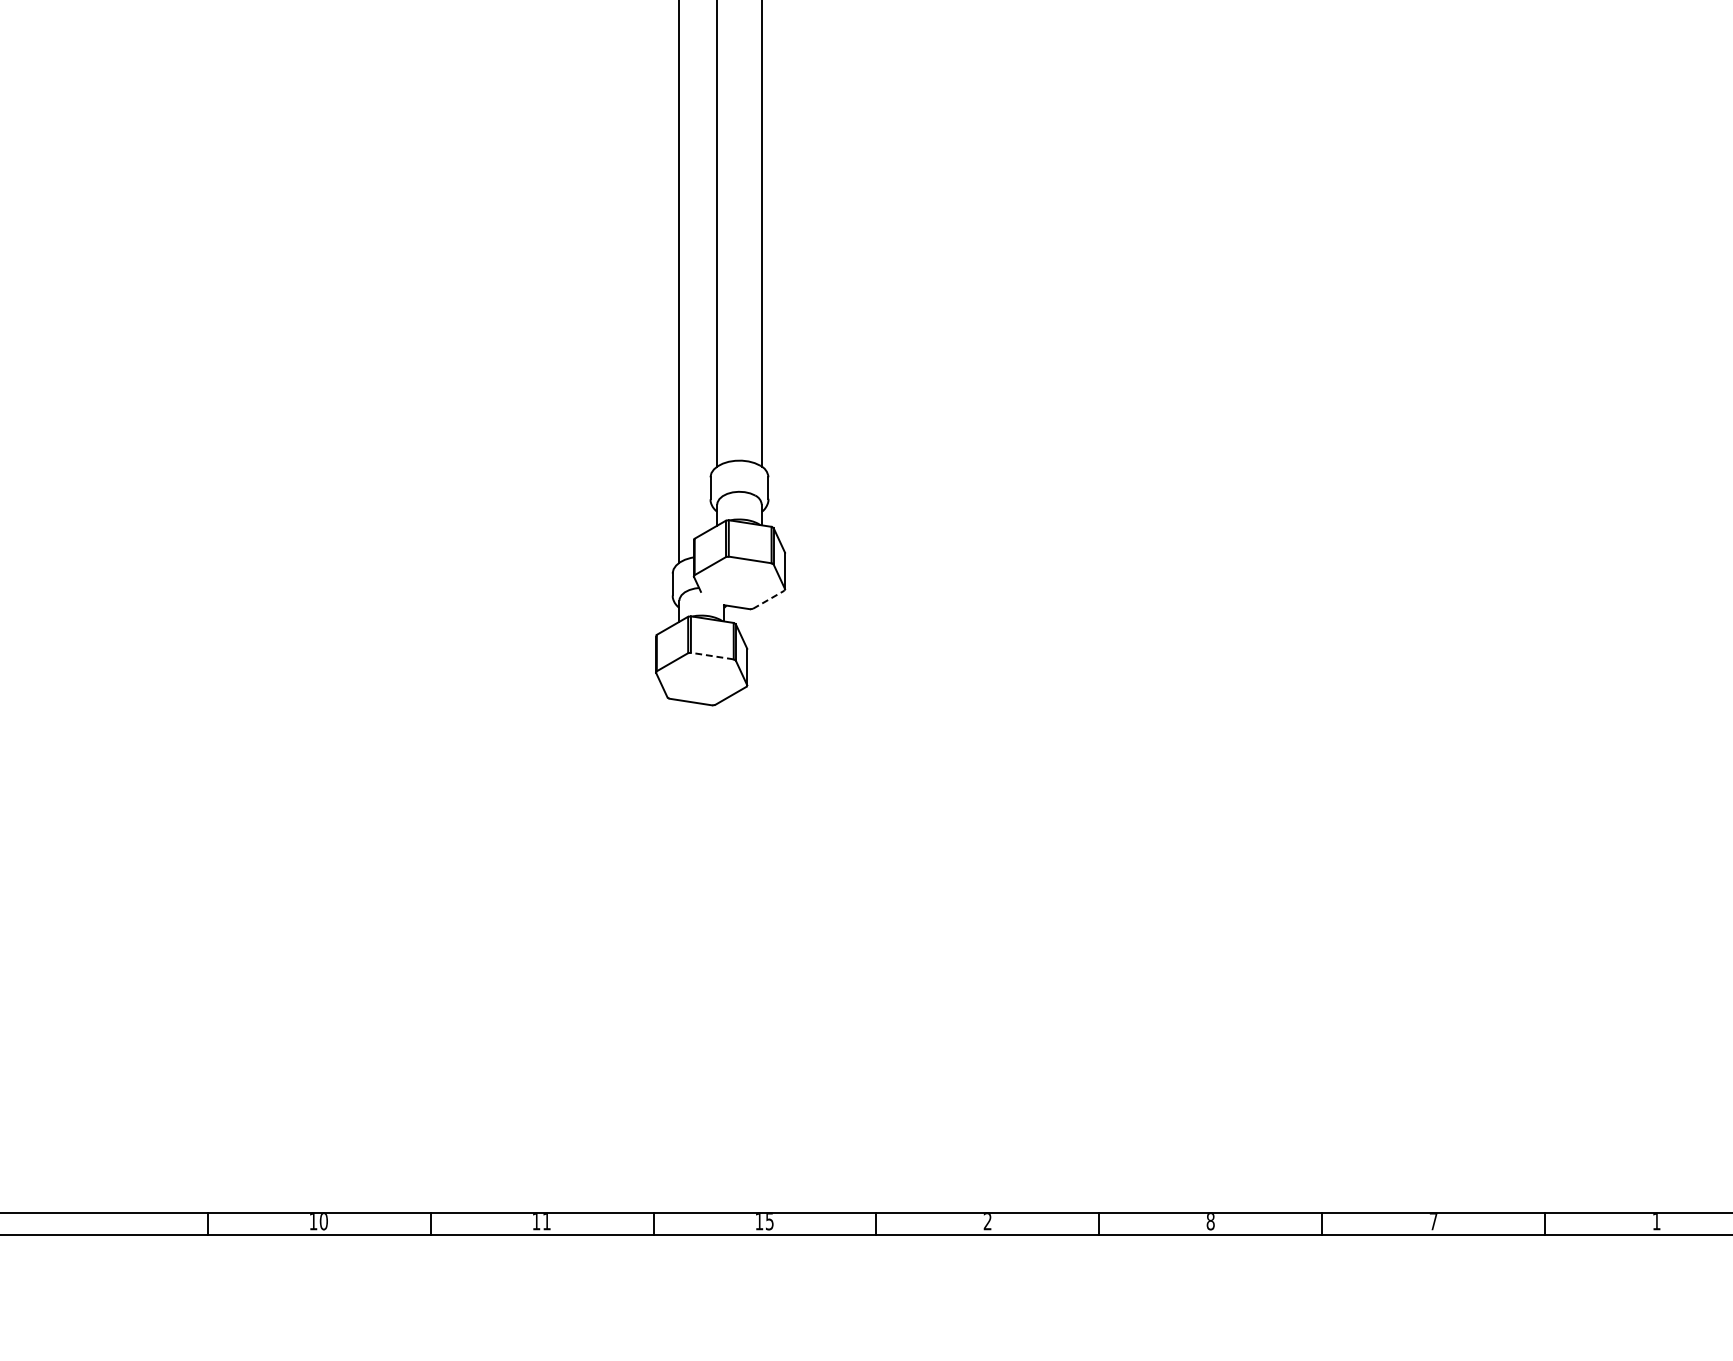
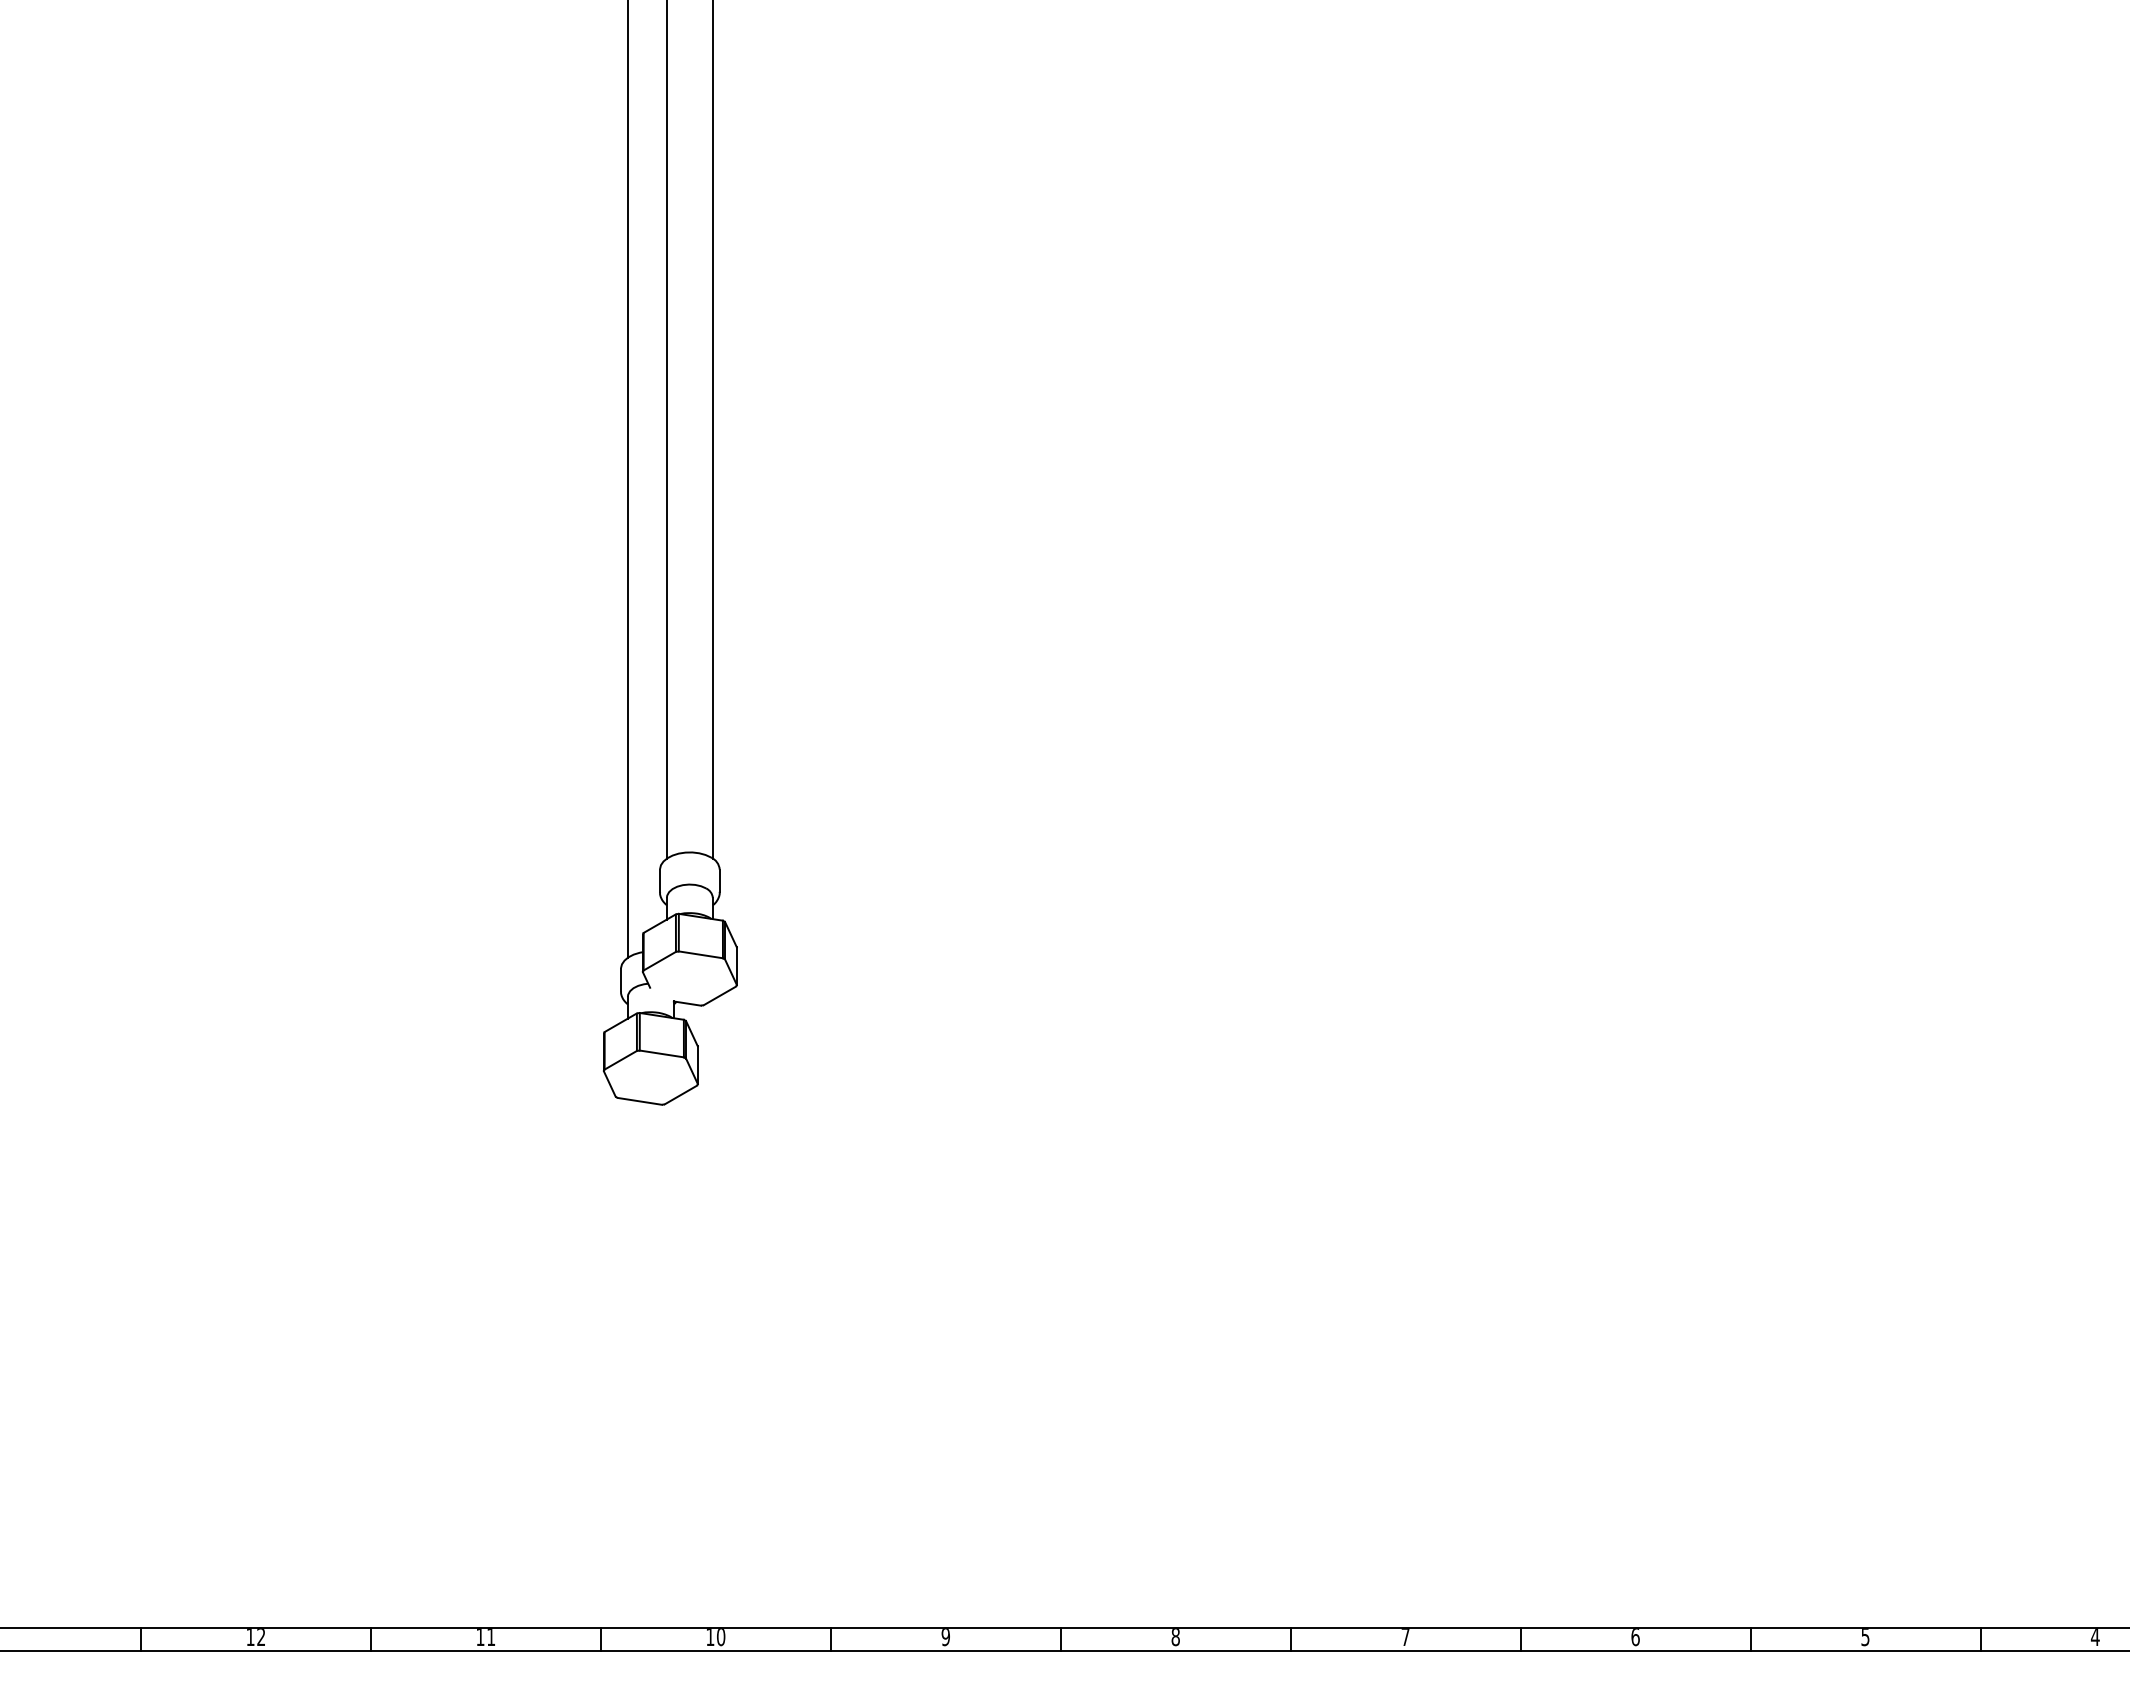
line: (768, 599) -> (719, 995), dashed -> solid
line: (711, 655) -> (661, 1053), dashed -> solid
text: (324, 1222) -> (261, 1637), 10 -> 12
text: (770, 1222) -> (721, 1637), 15 -> 10
text: (987, 1222) -> (945, 1637), 2 -> 9
text: (1656, 1222) -> (1635, 1637), 1 -> 6

